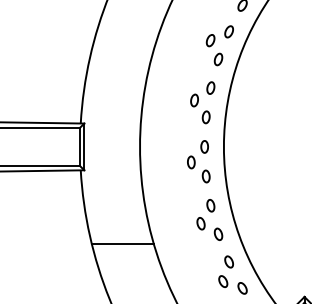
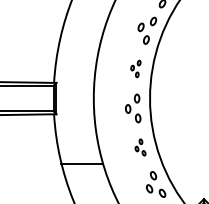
part: (202, 102) -> (135, 68), size x0.6
part: (209, 219) -> (140, 147), size x0.6

